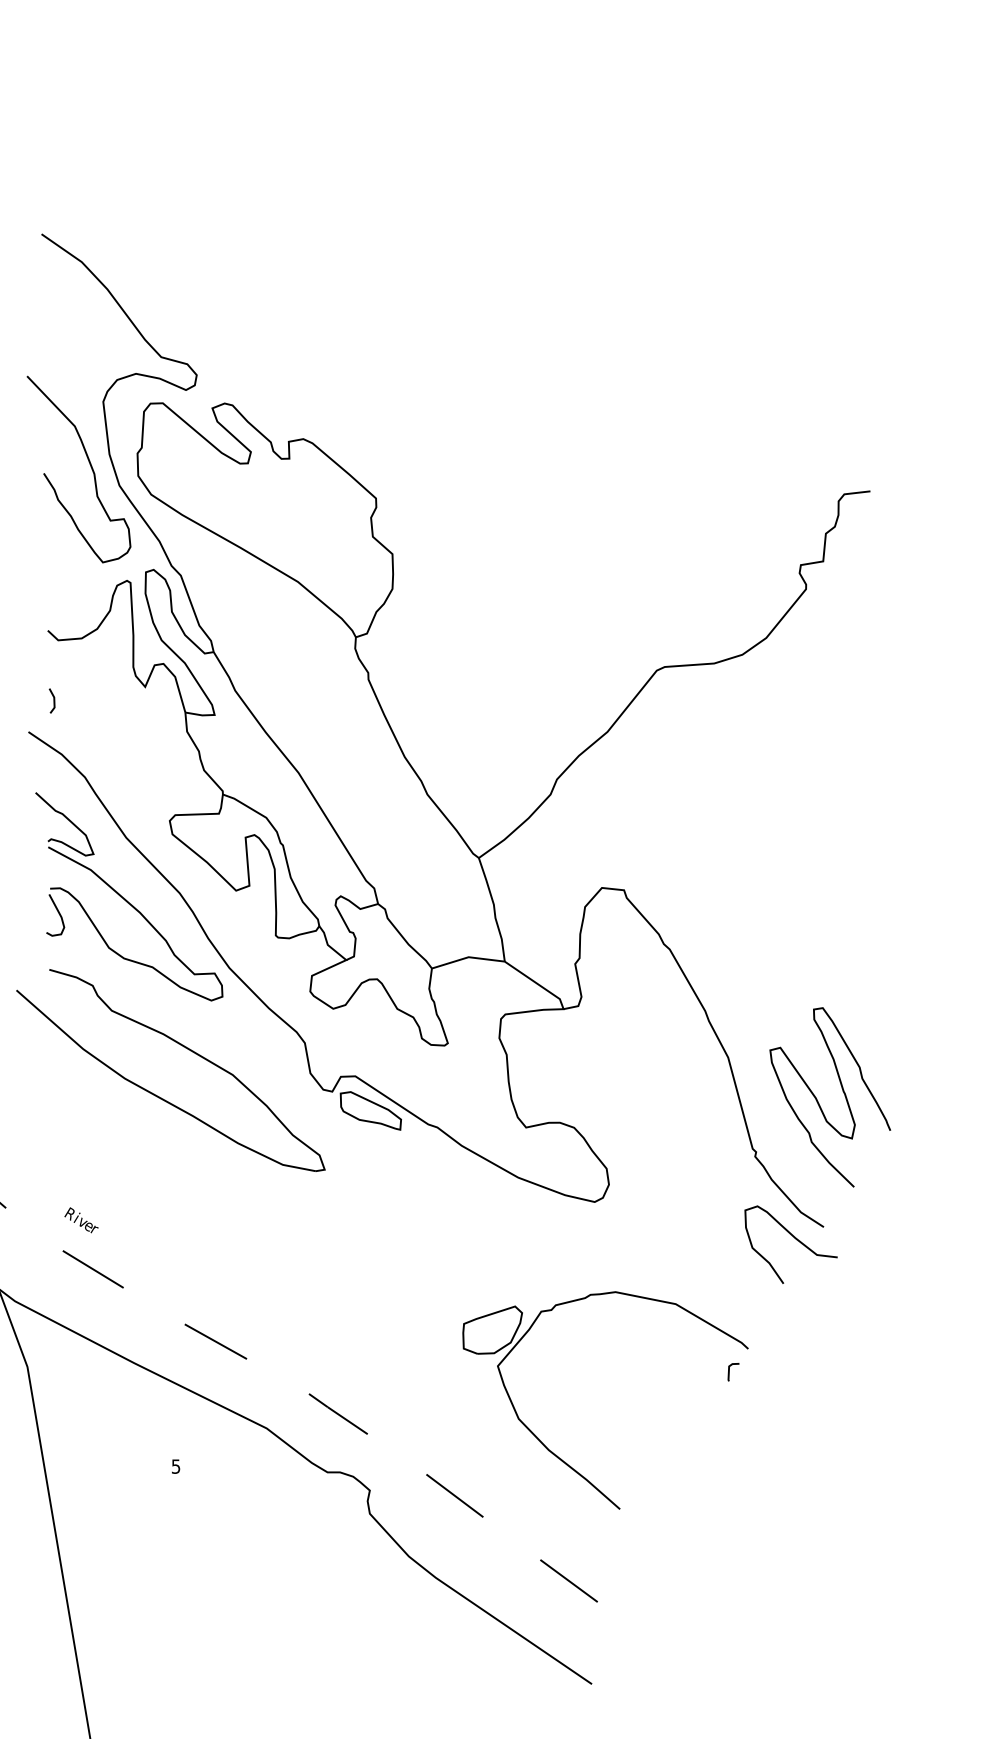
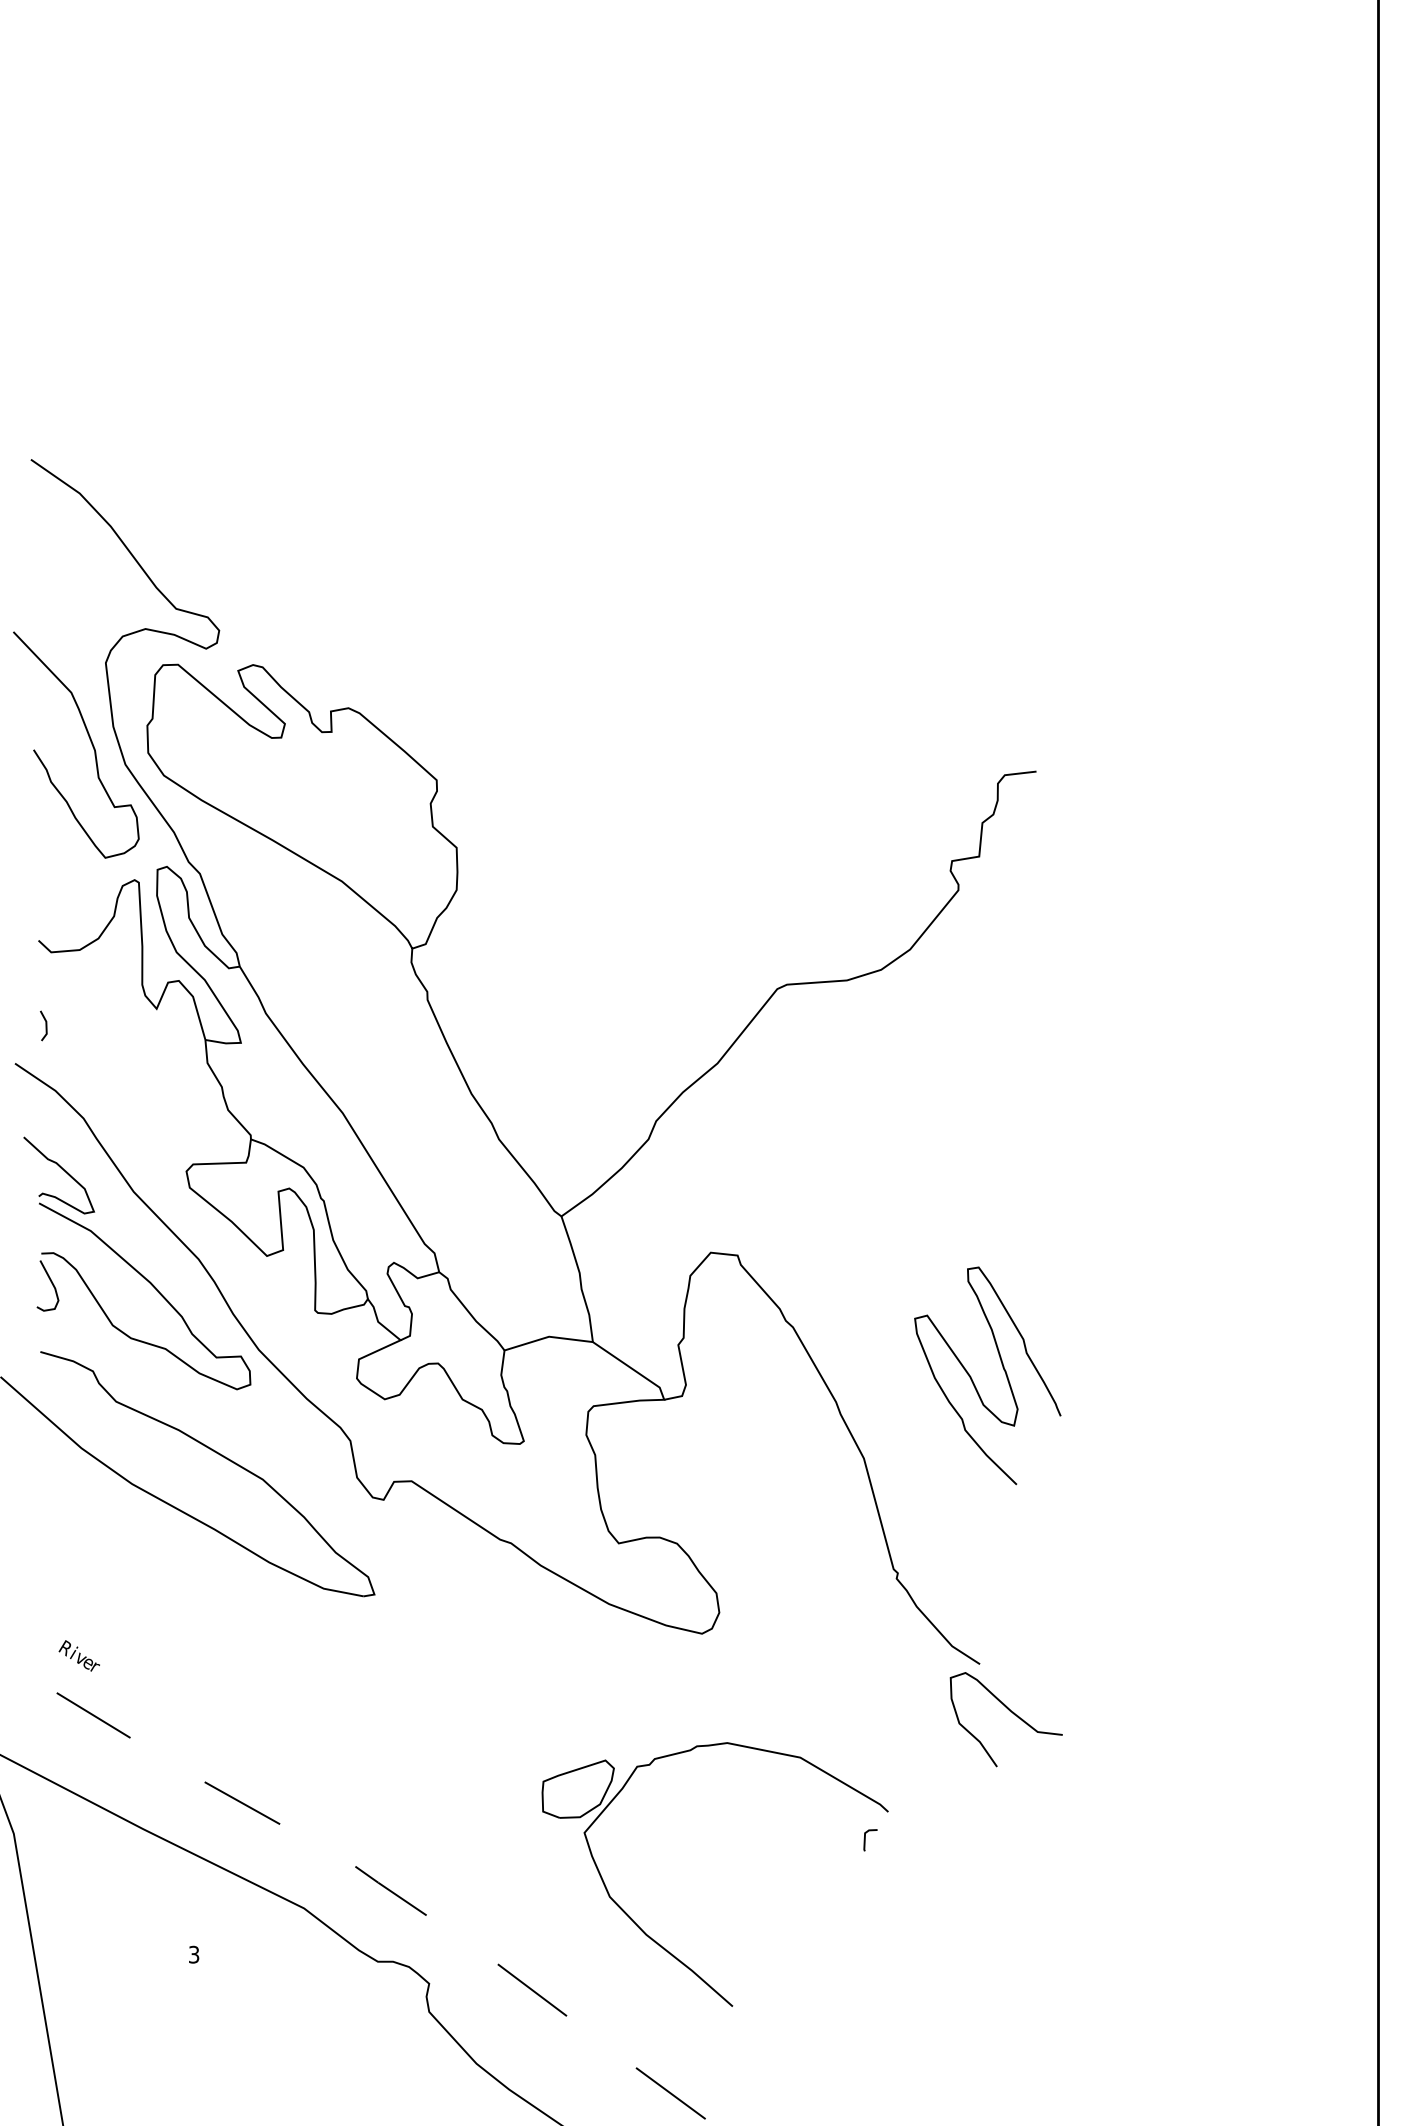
curve: (818, 1102) -> (973, 1381), moved
part: (370, 1111) -> (430, 1523), removed
curve: (793, 1238) -> (1009, 1711), moved
text: (176, 1465) -> (194, 1953), 5 -> 3

